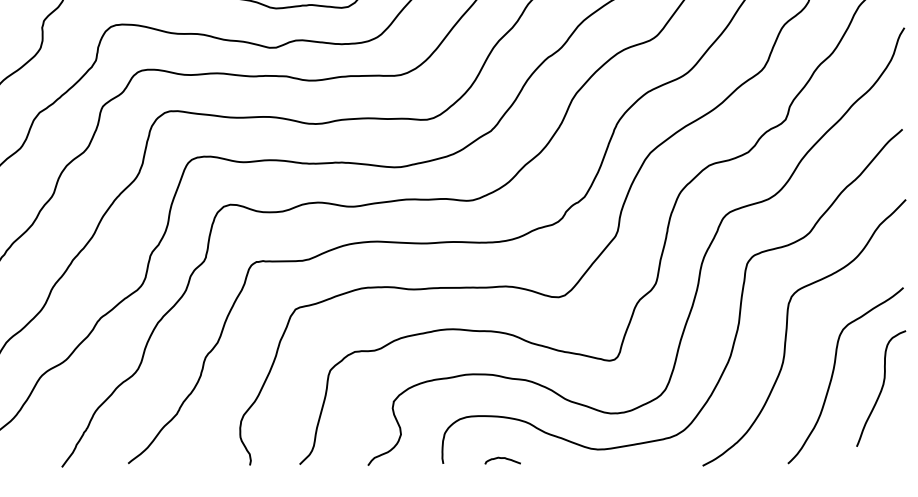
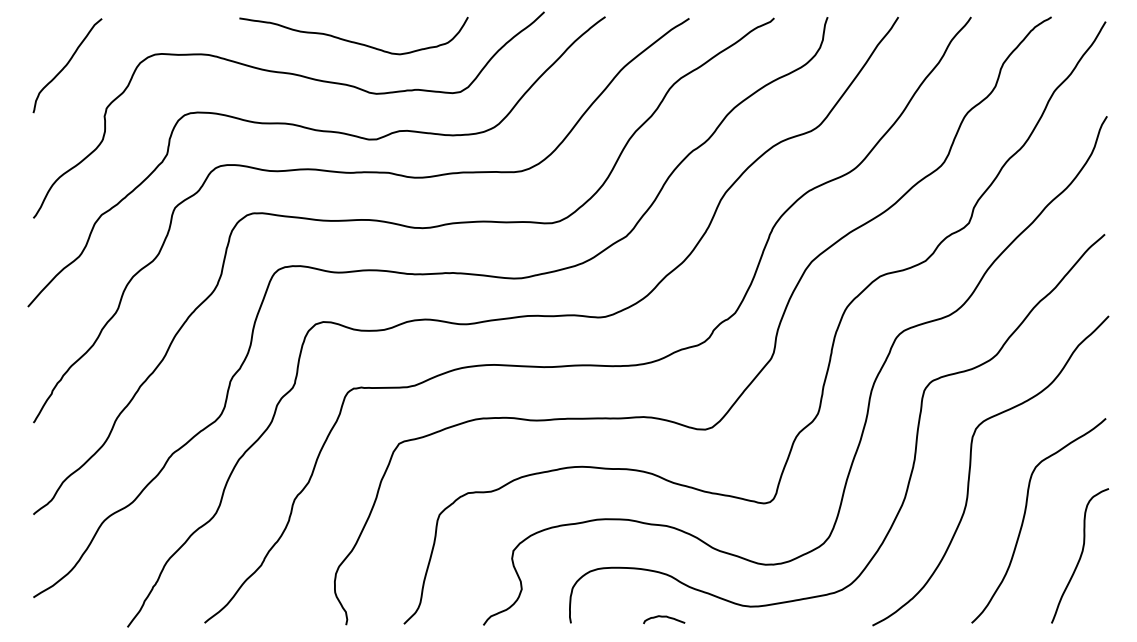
curve: (881, 388) -> (1080, 555), moved
curve: (503, 458) -> (664, 617), moved

